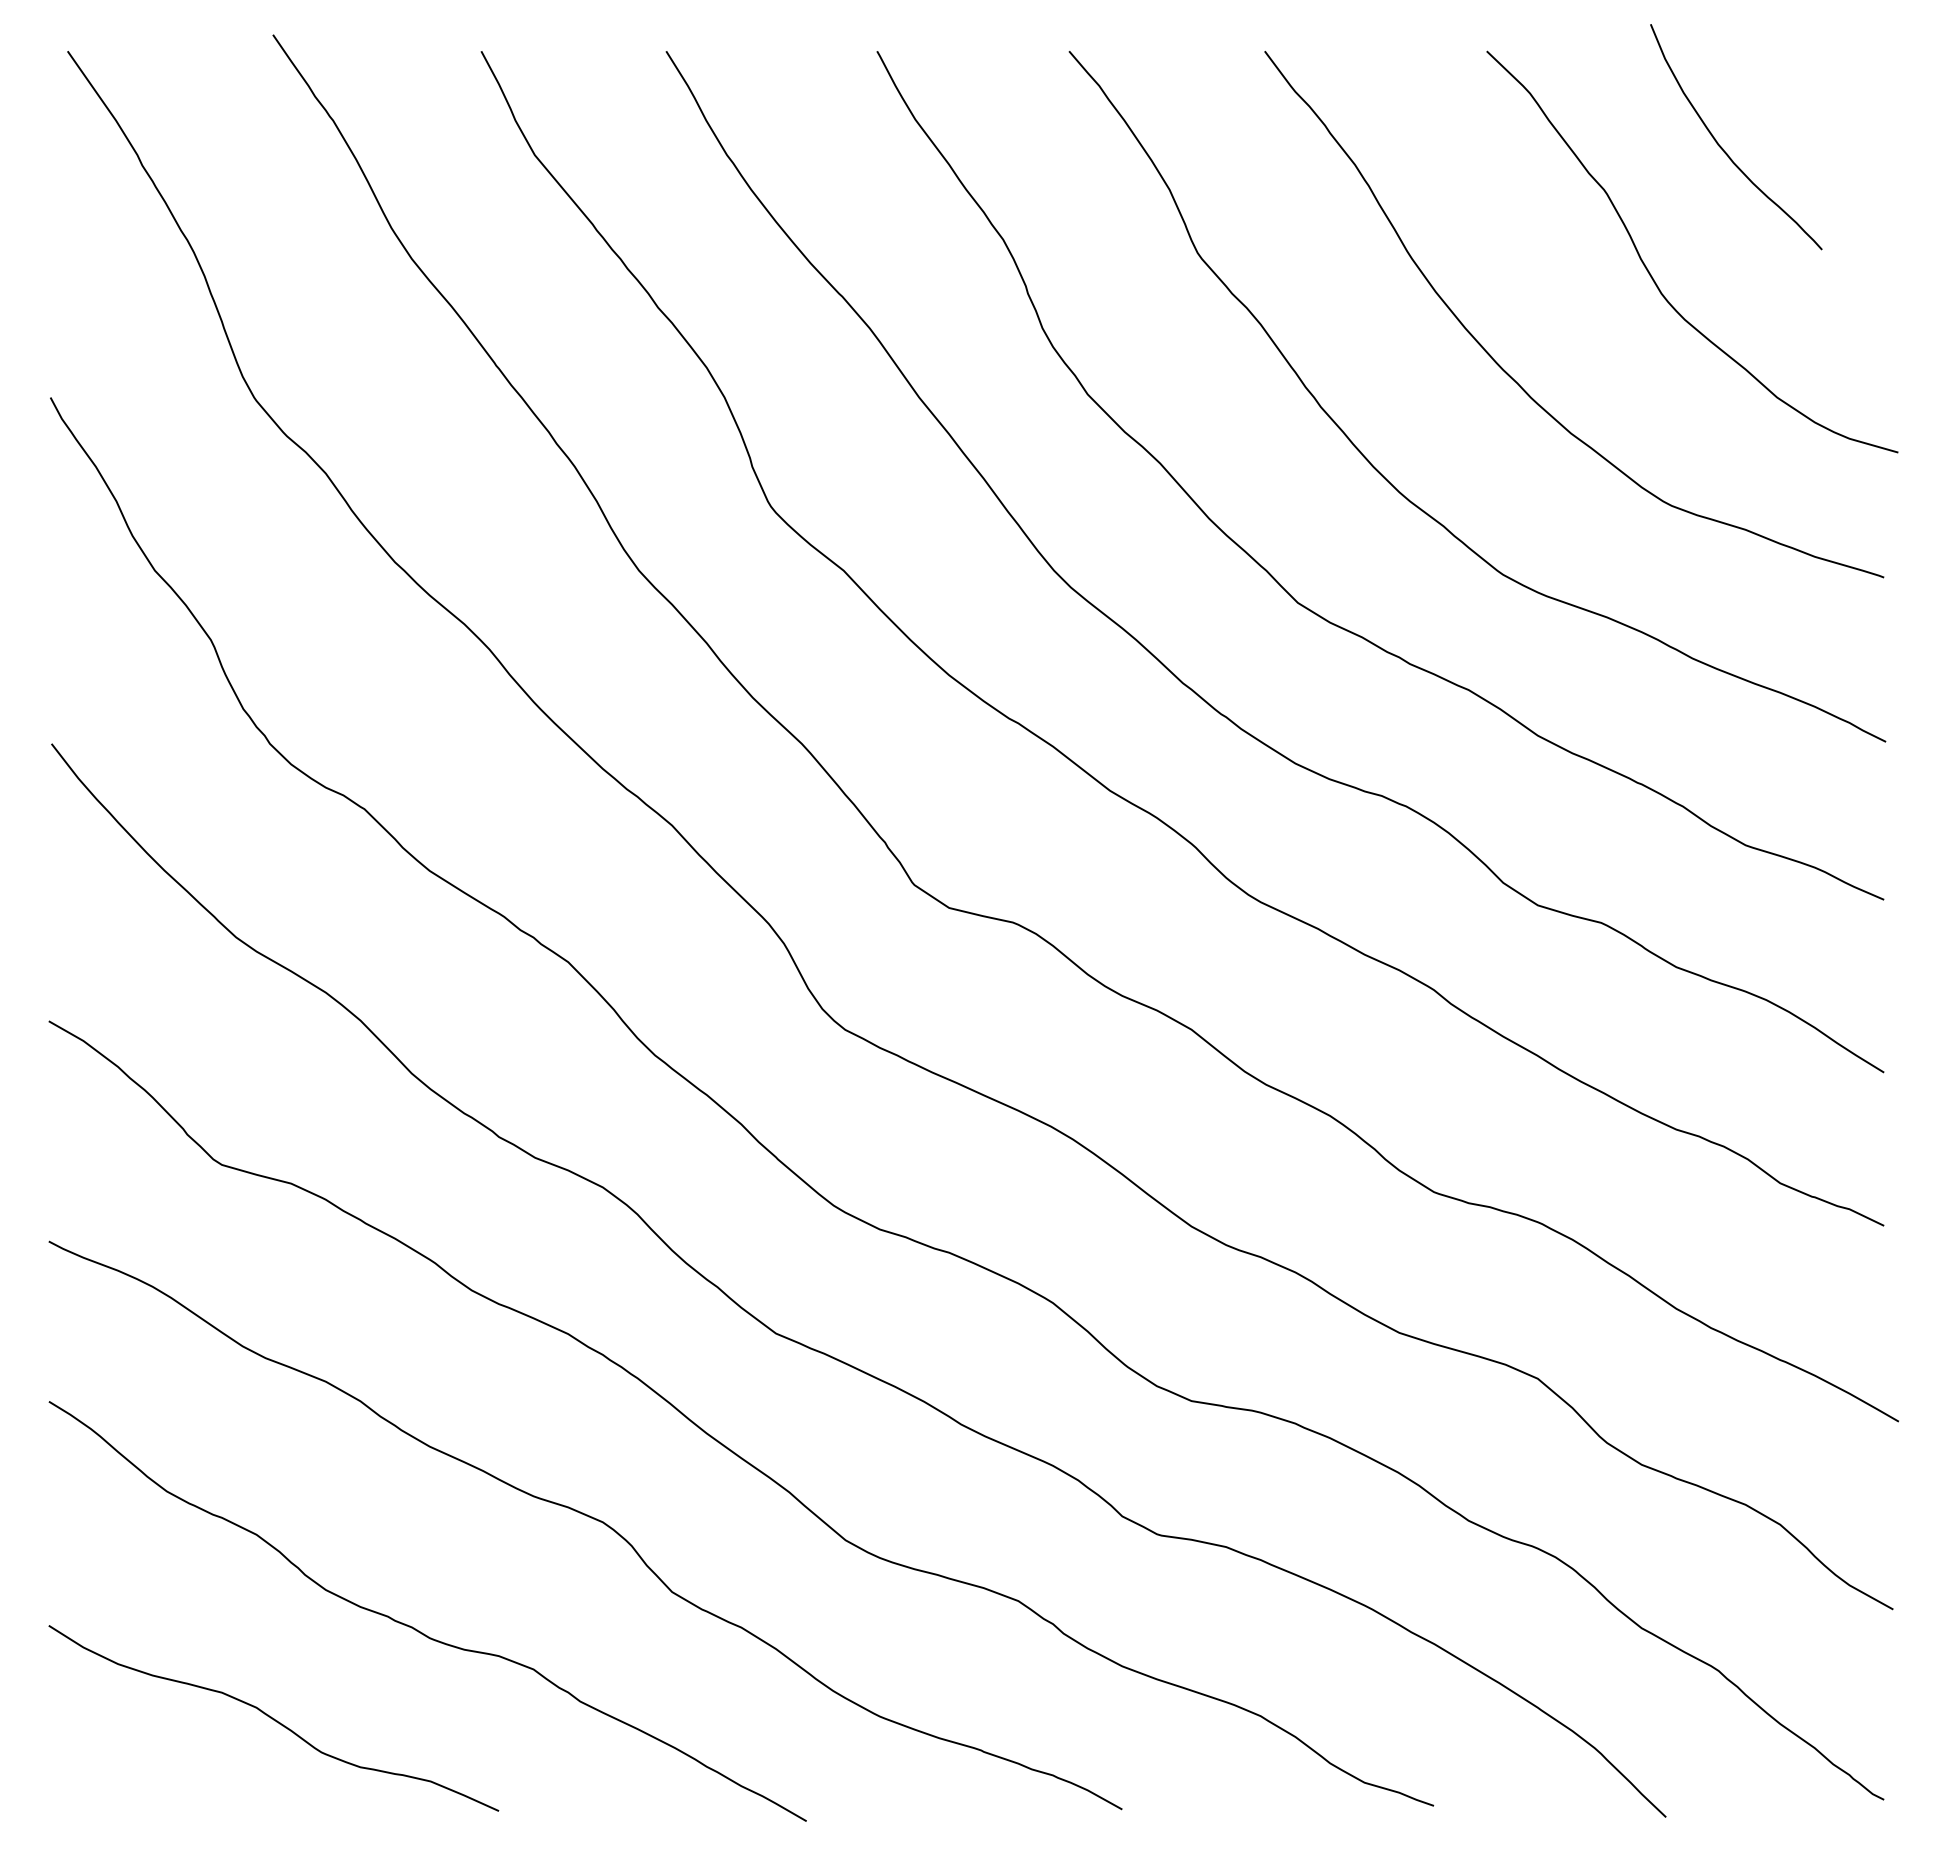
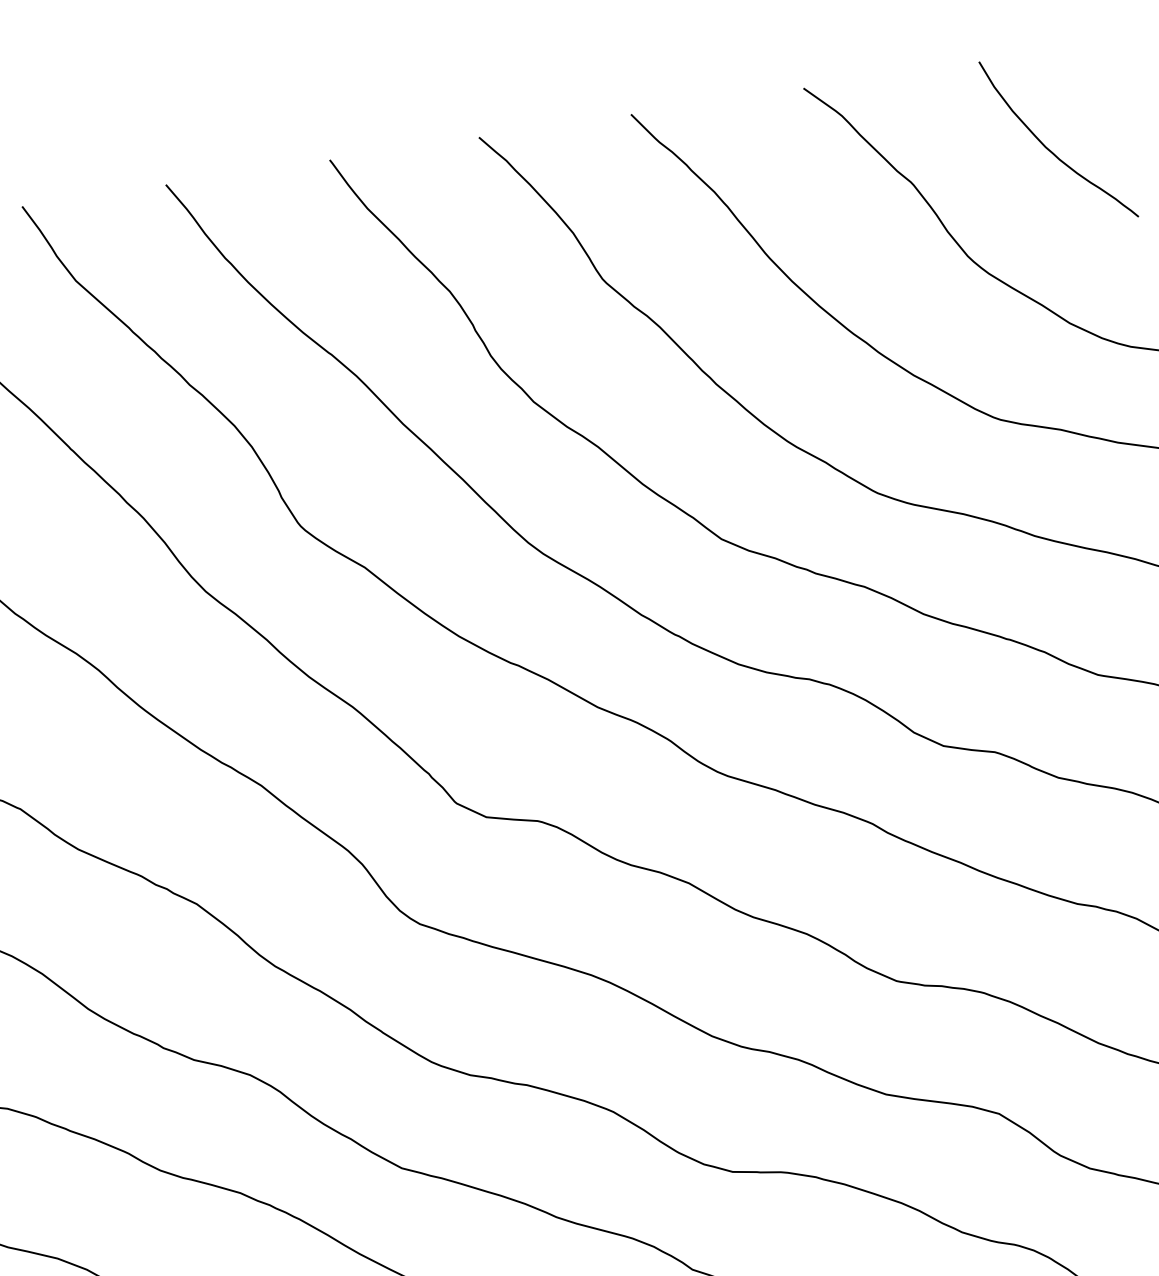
curve: (1723, 148) -> (1050, 149), moved

